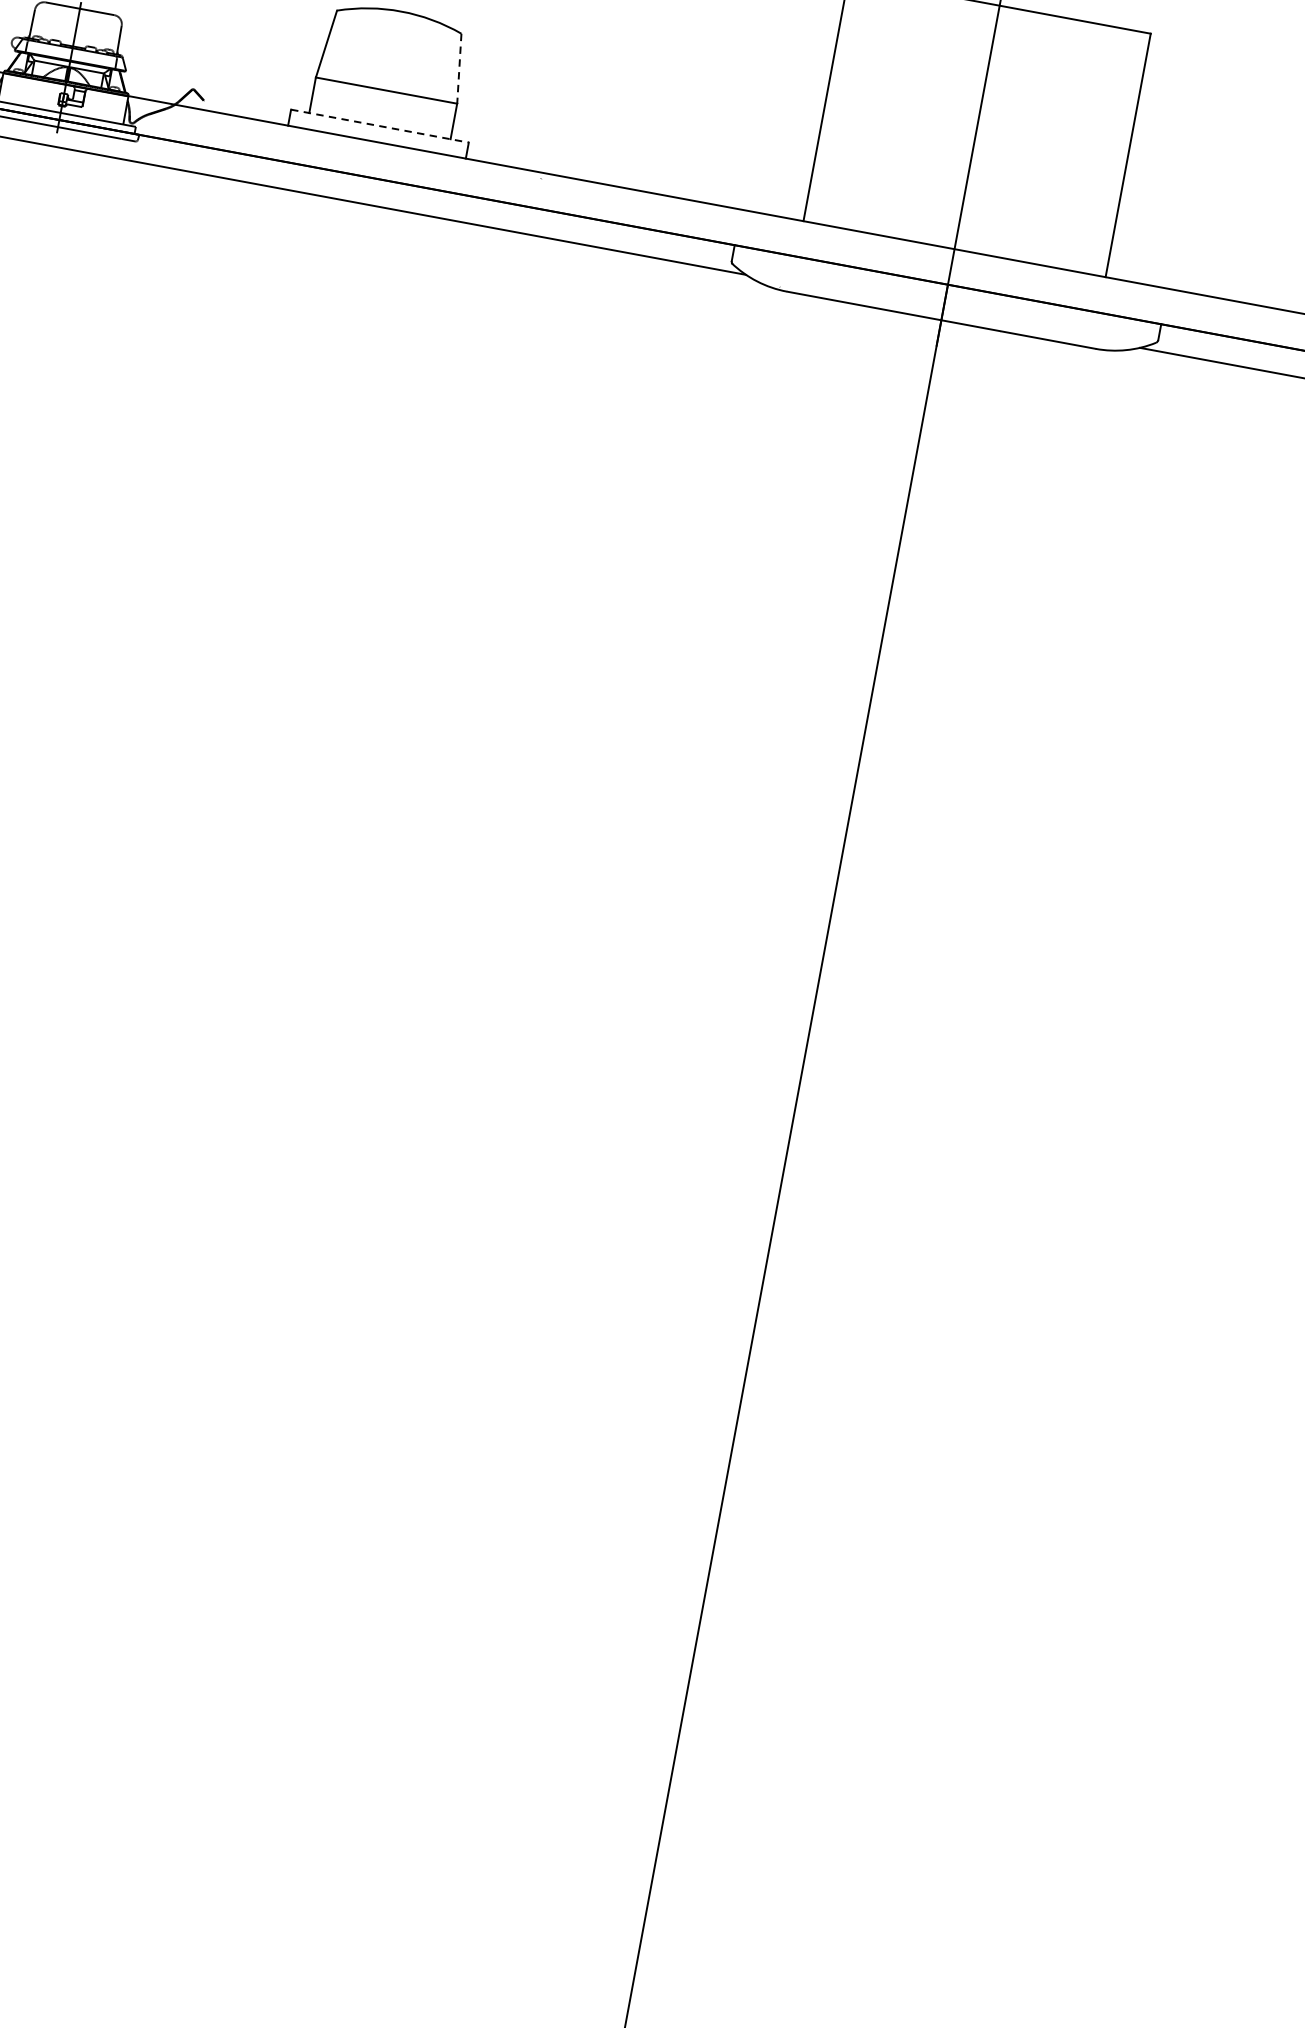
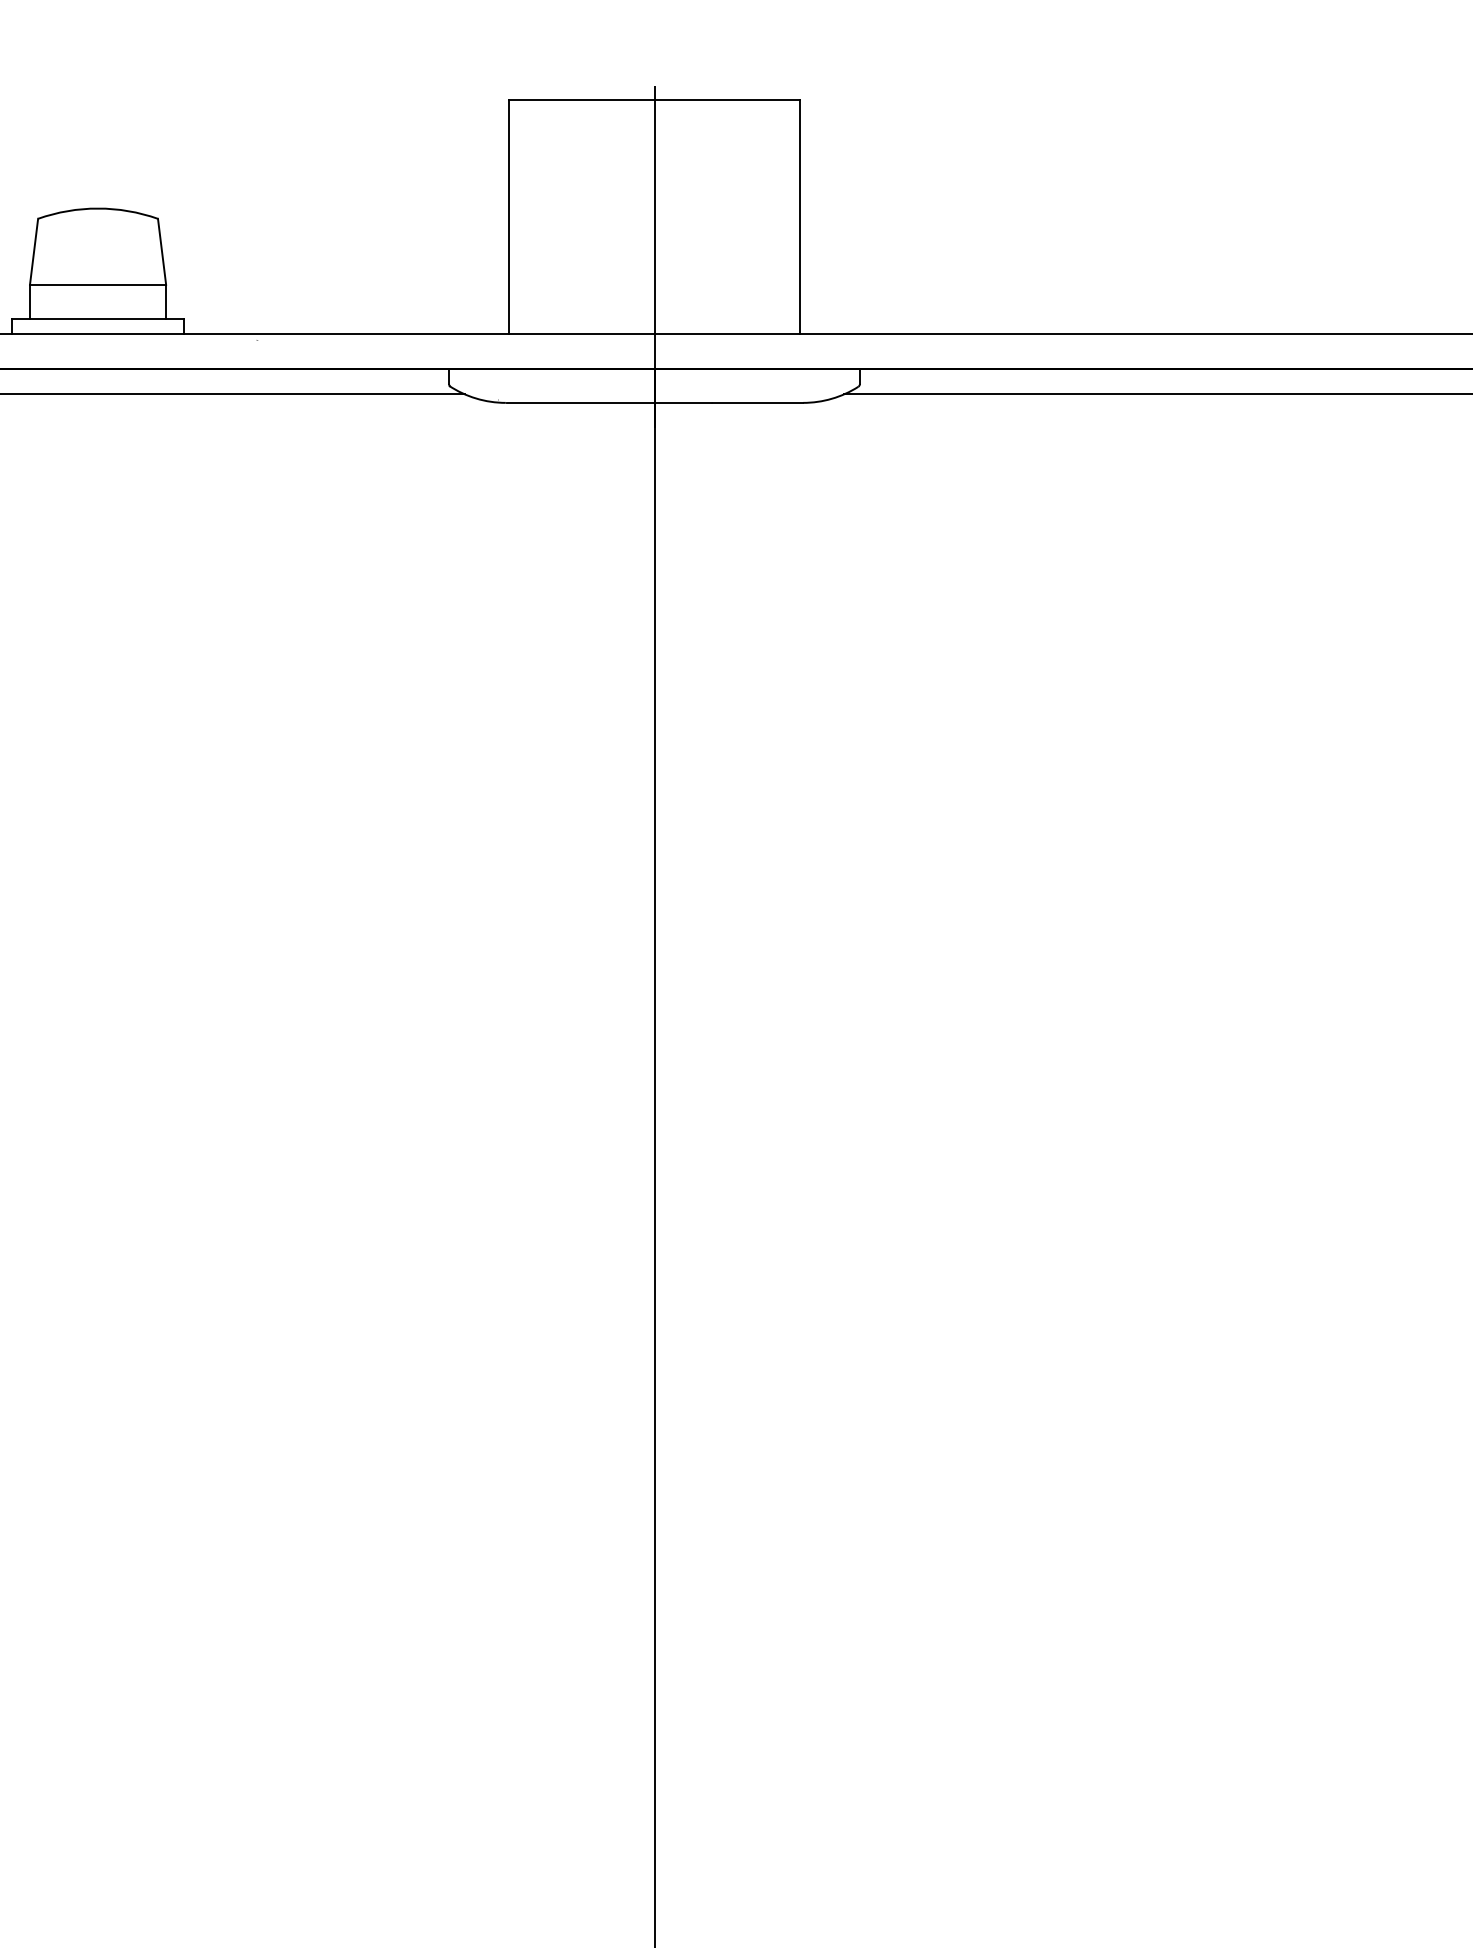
line: (459, 69) -> (162, 252), dashed -> solid
line: (380, 126) -> (98, 319), dashed -> solid

